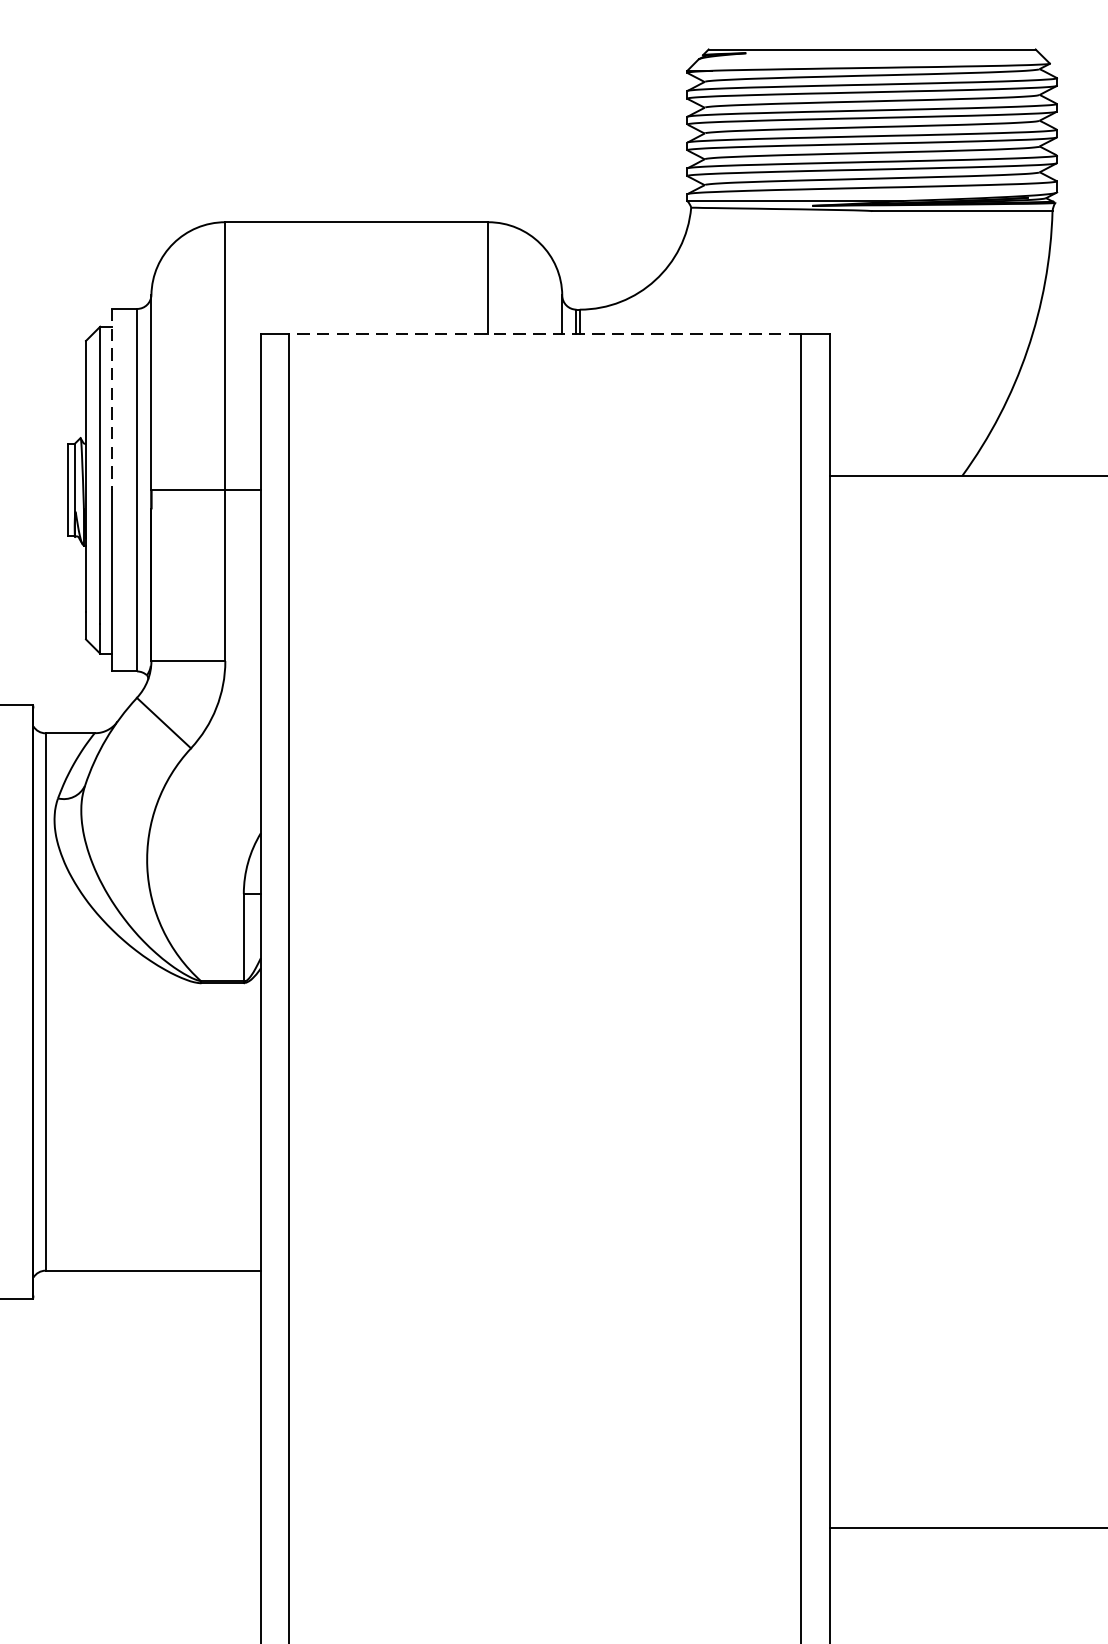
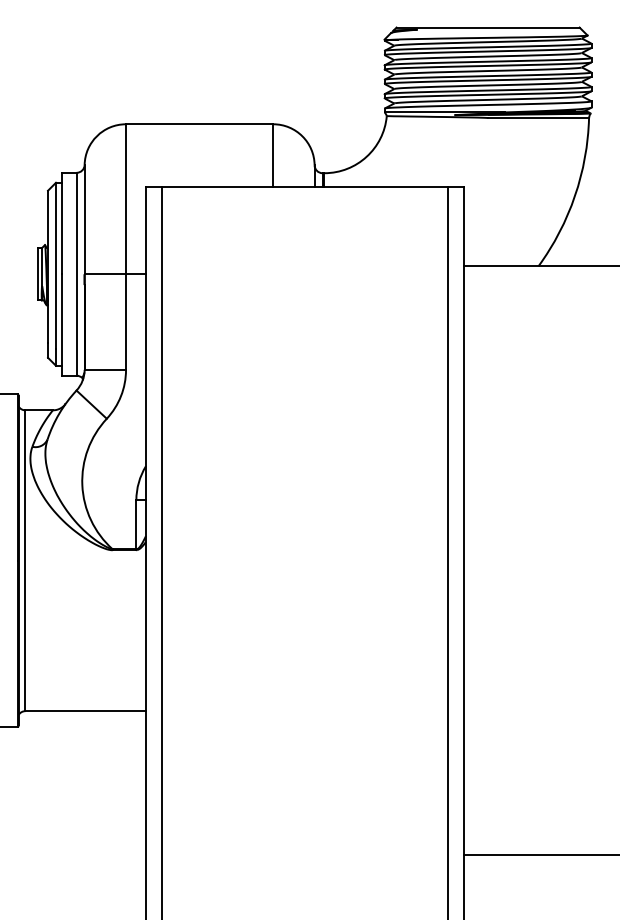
line: (544, 333) -> (304, 186), dashed -> solid
line: (111, 399) -> (62, 223), dashed -> solid

